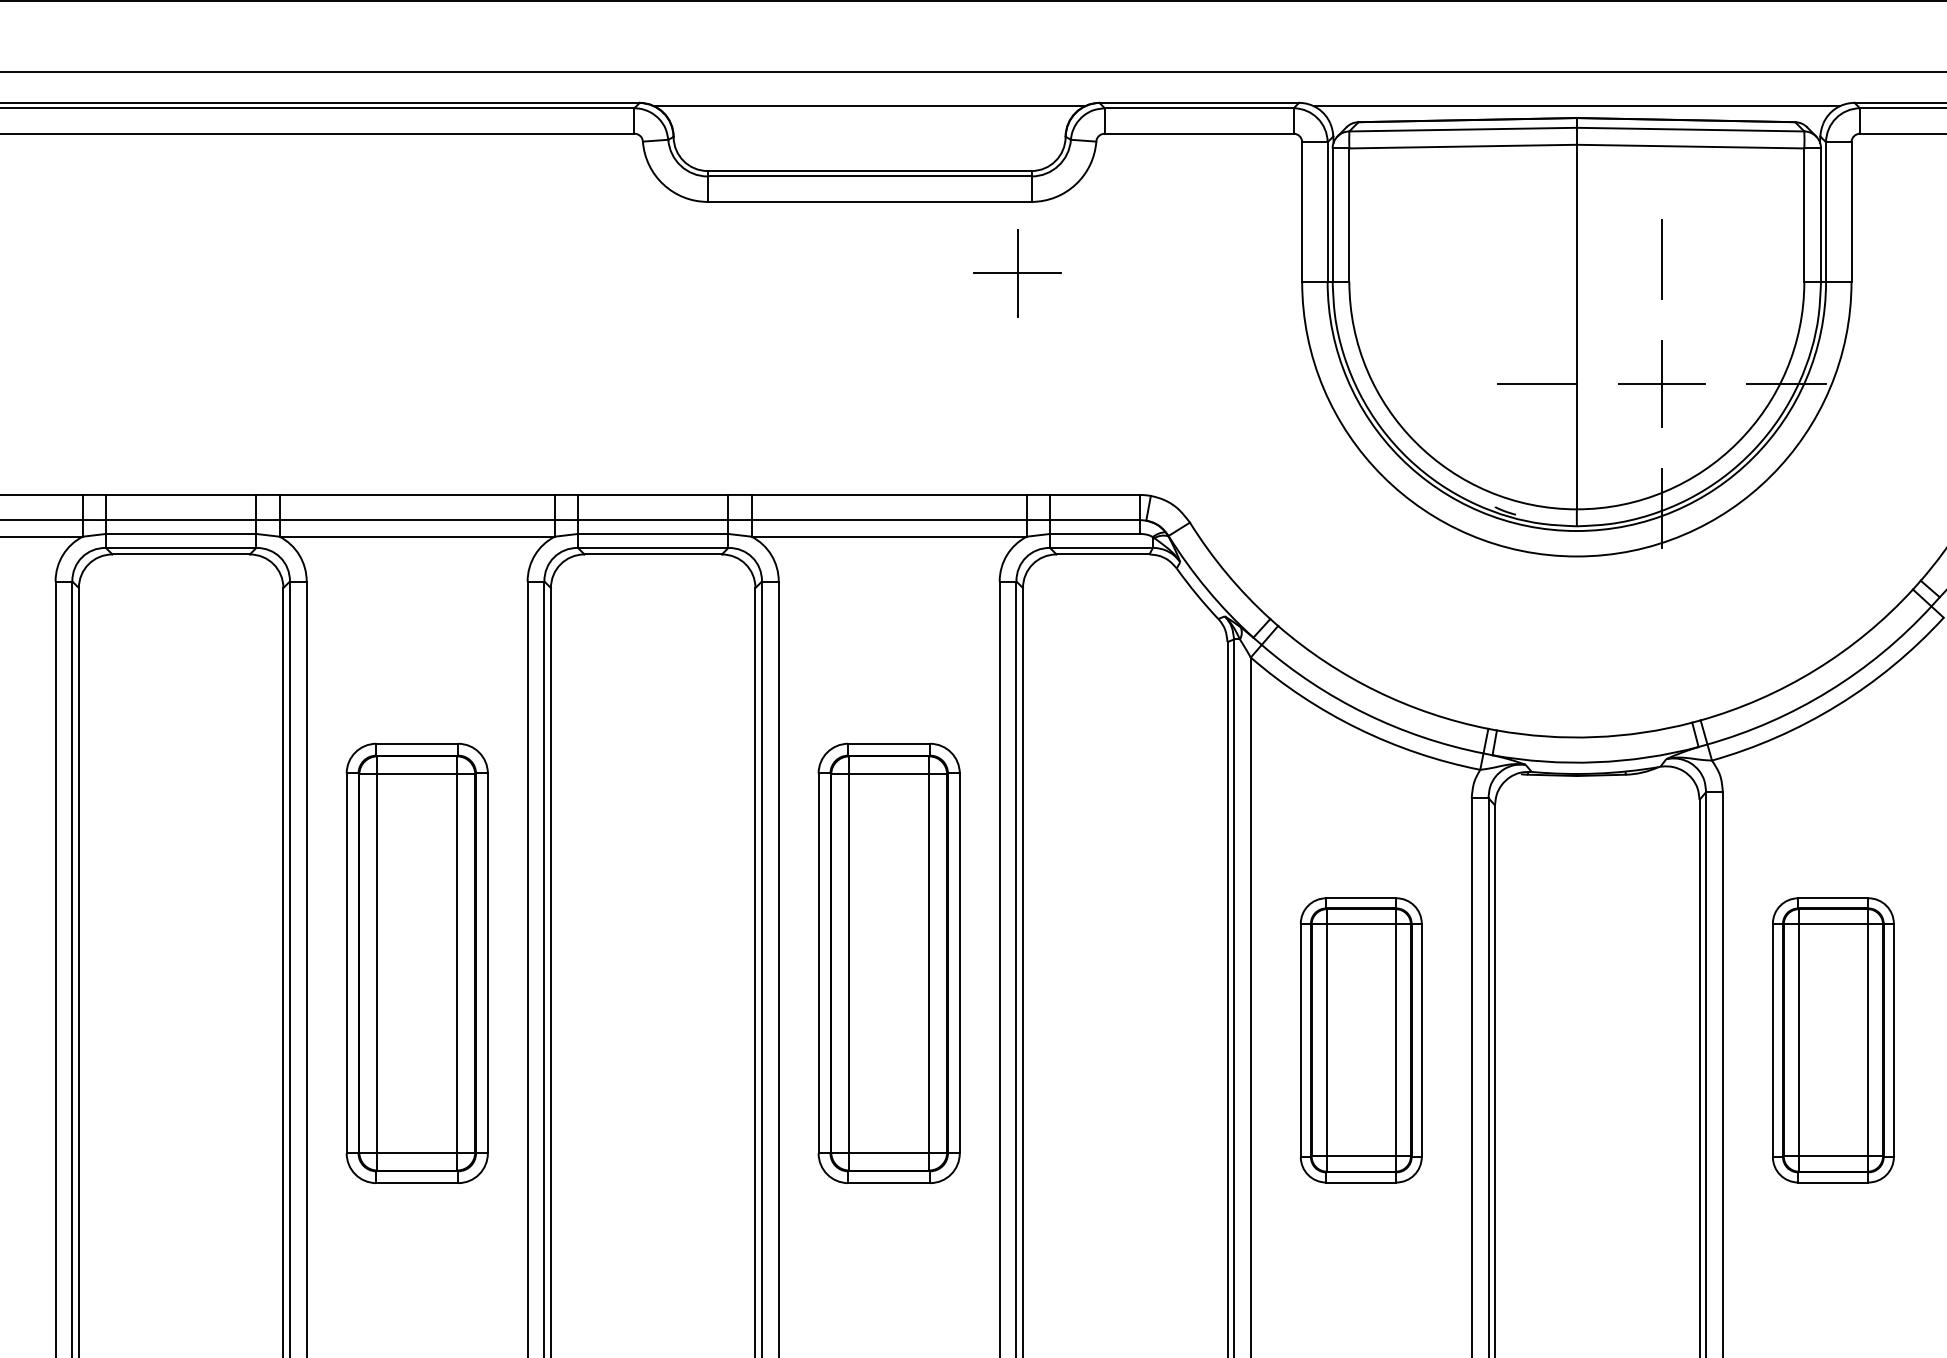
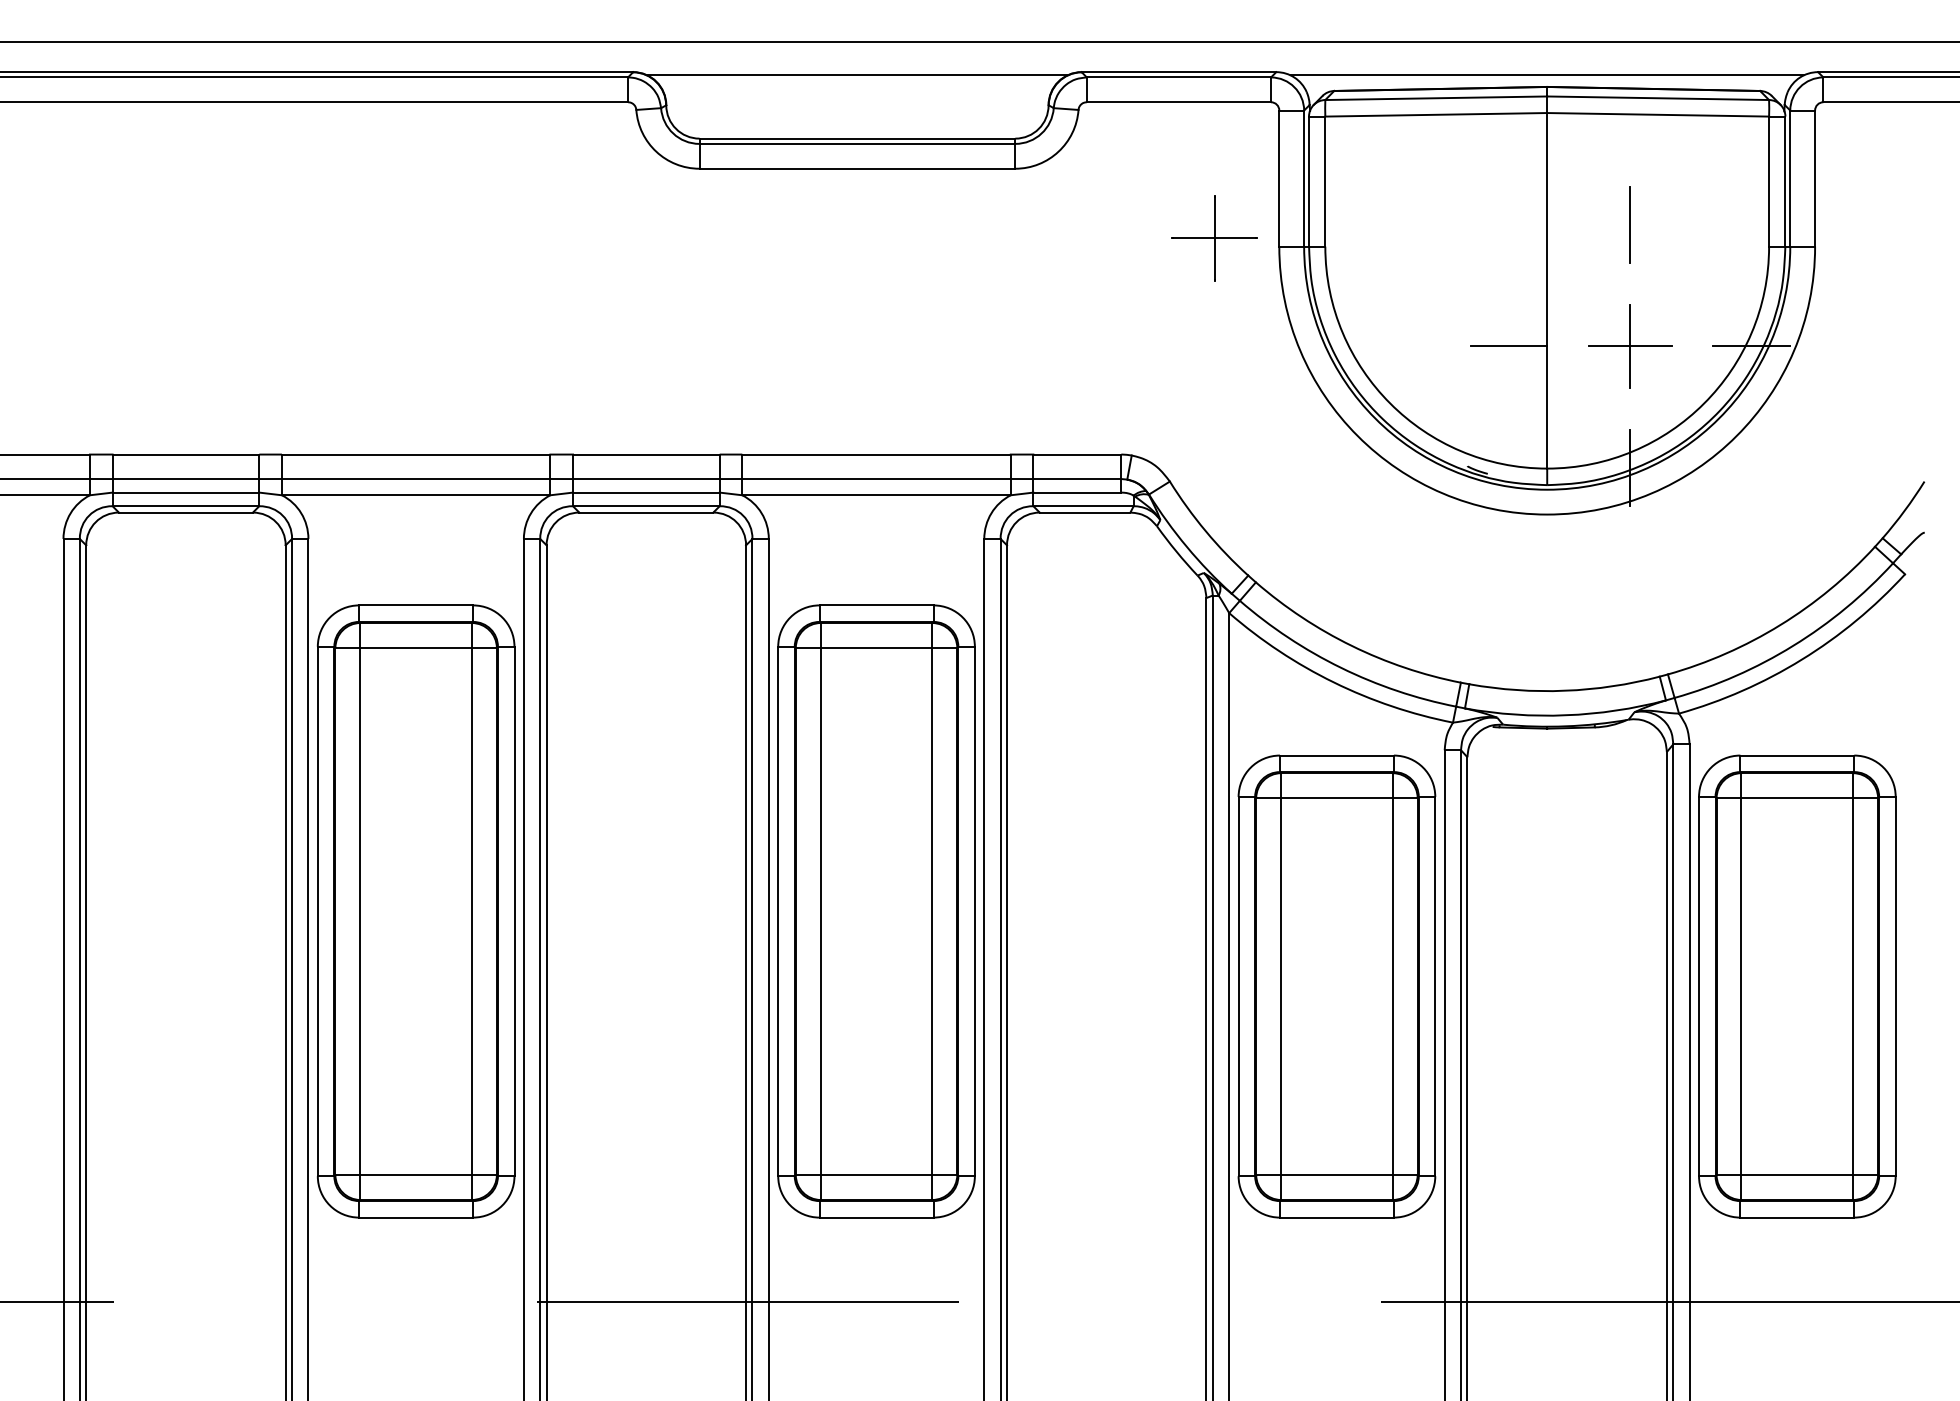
part: (1017, 273) -> (1214, 238), moved
part: (417, 963) -> (416, 911), size x1.43
part: (889, 963) -> (876, 911), size x1.43
part: (1360, 1040) -> (1336, 986), size x1.67
part: (1833, 1040) -> (1797, 986), size x1.67

